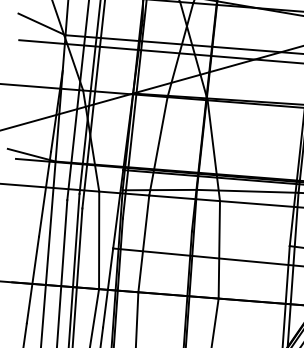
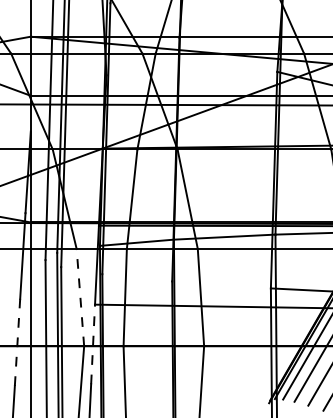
line: (99, 240) -> (80, 297), solid -> dashed
line: (32, 280) -> (17, 342), solid -> dashed
line: (108, 288) -> (93, 344), solid -> dashed

